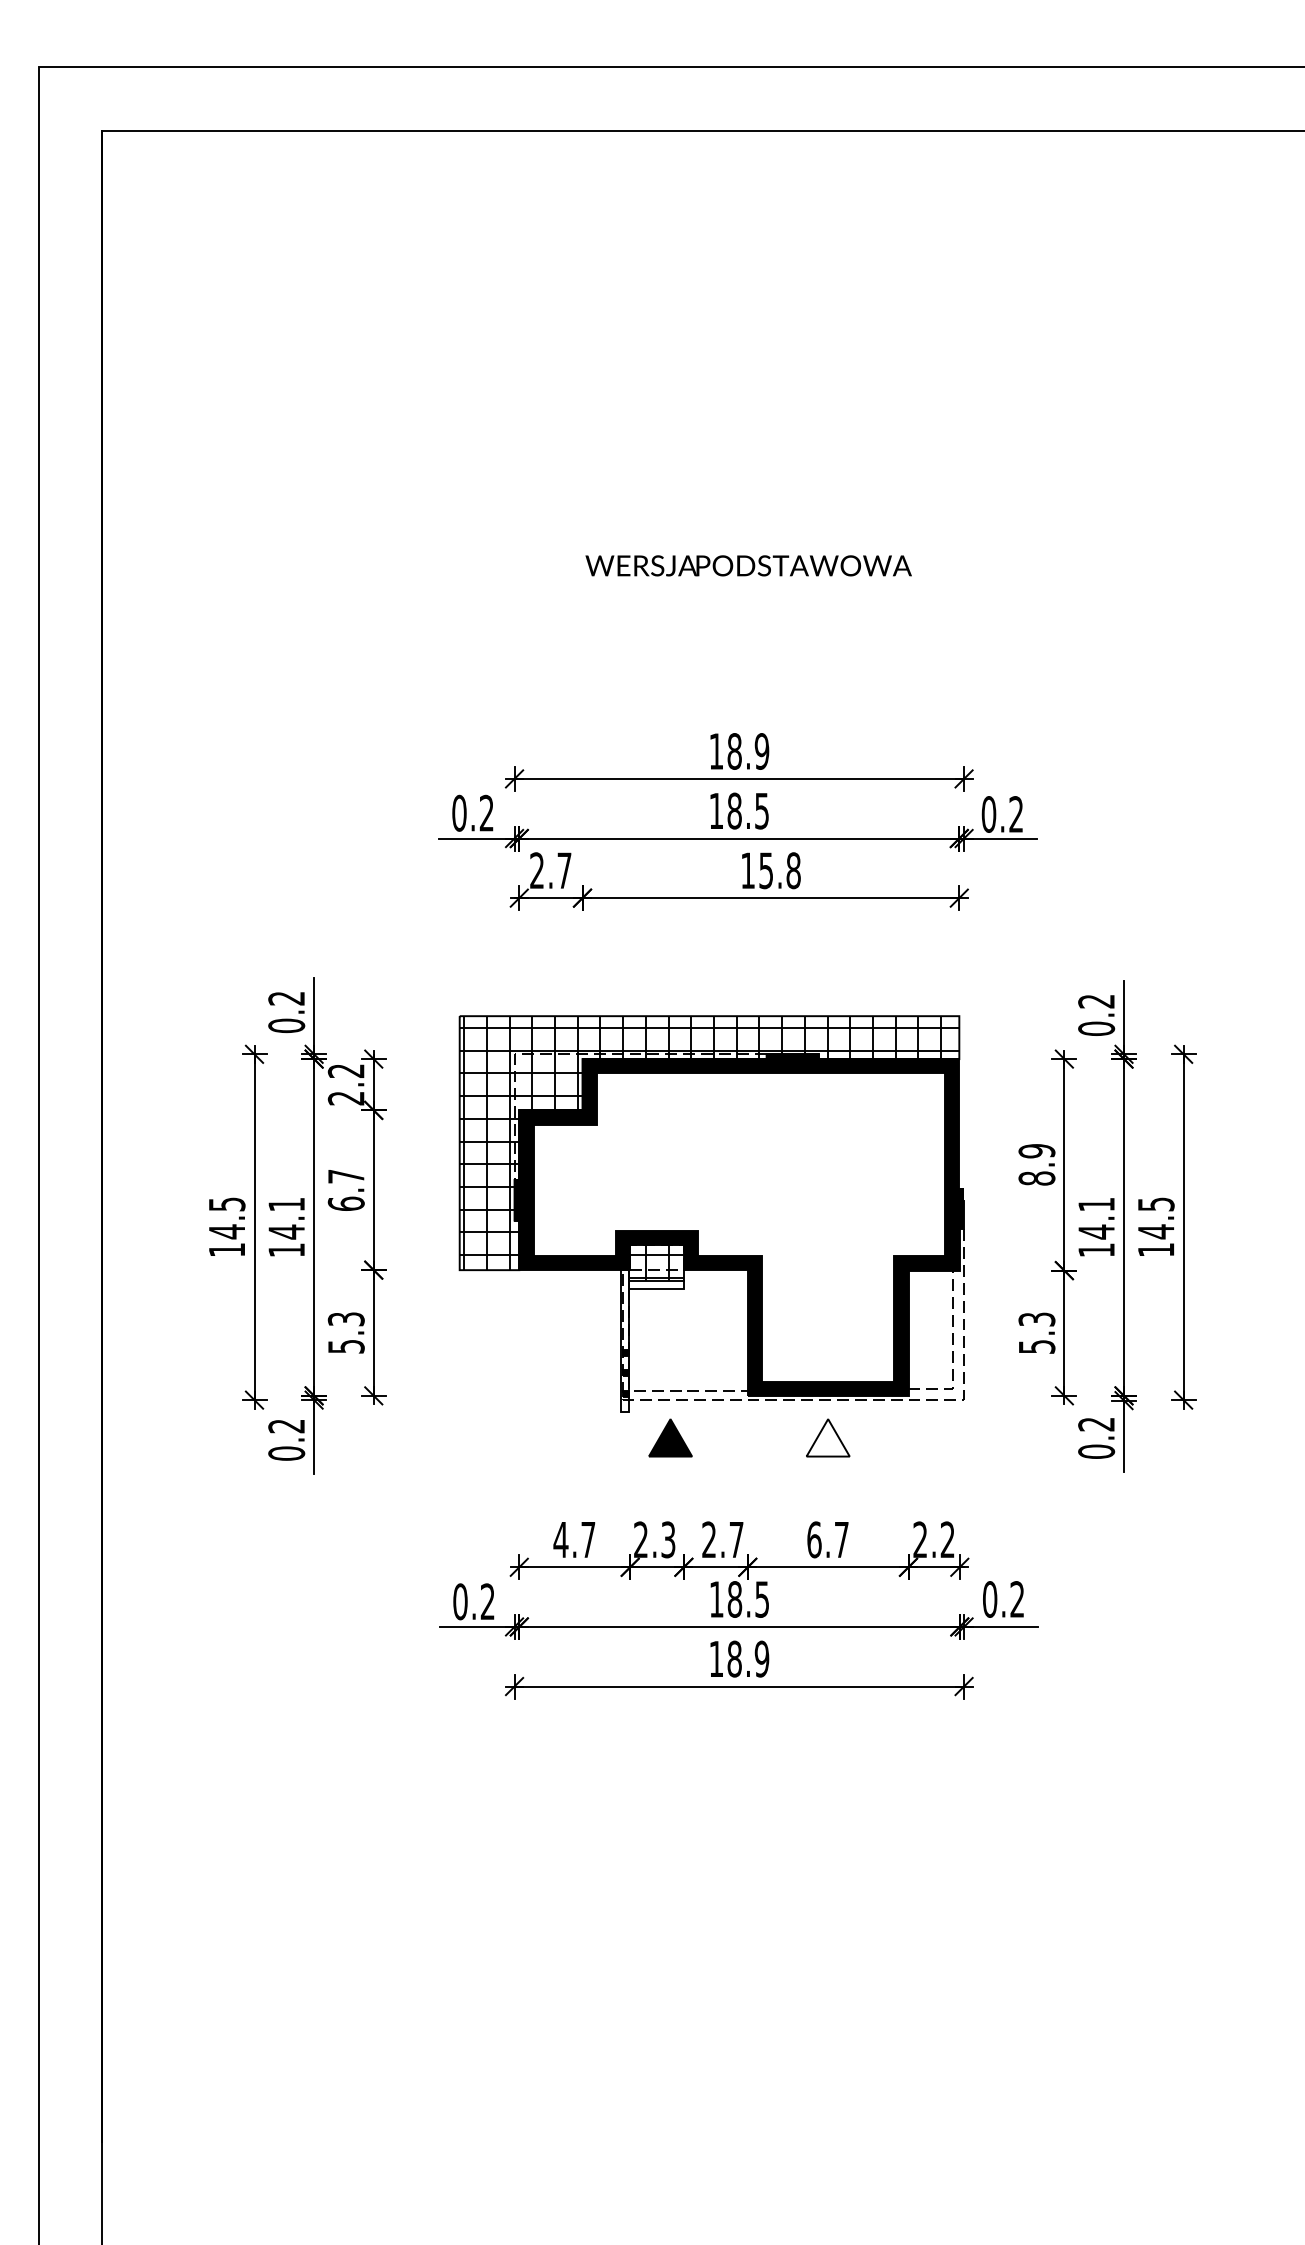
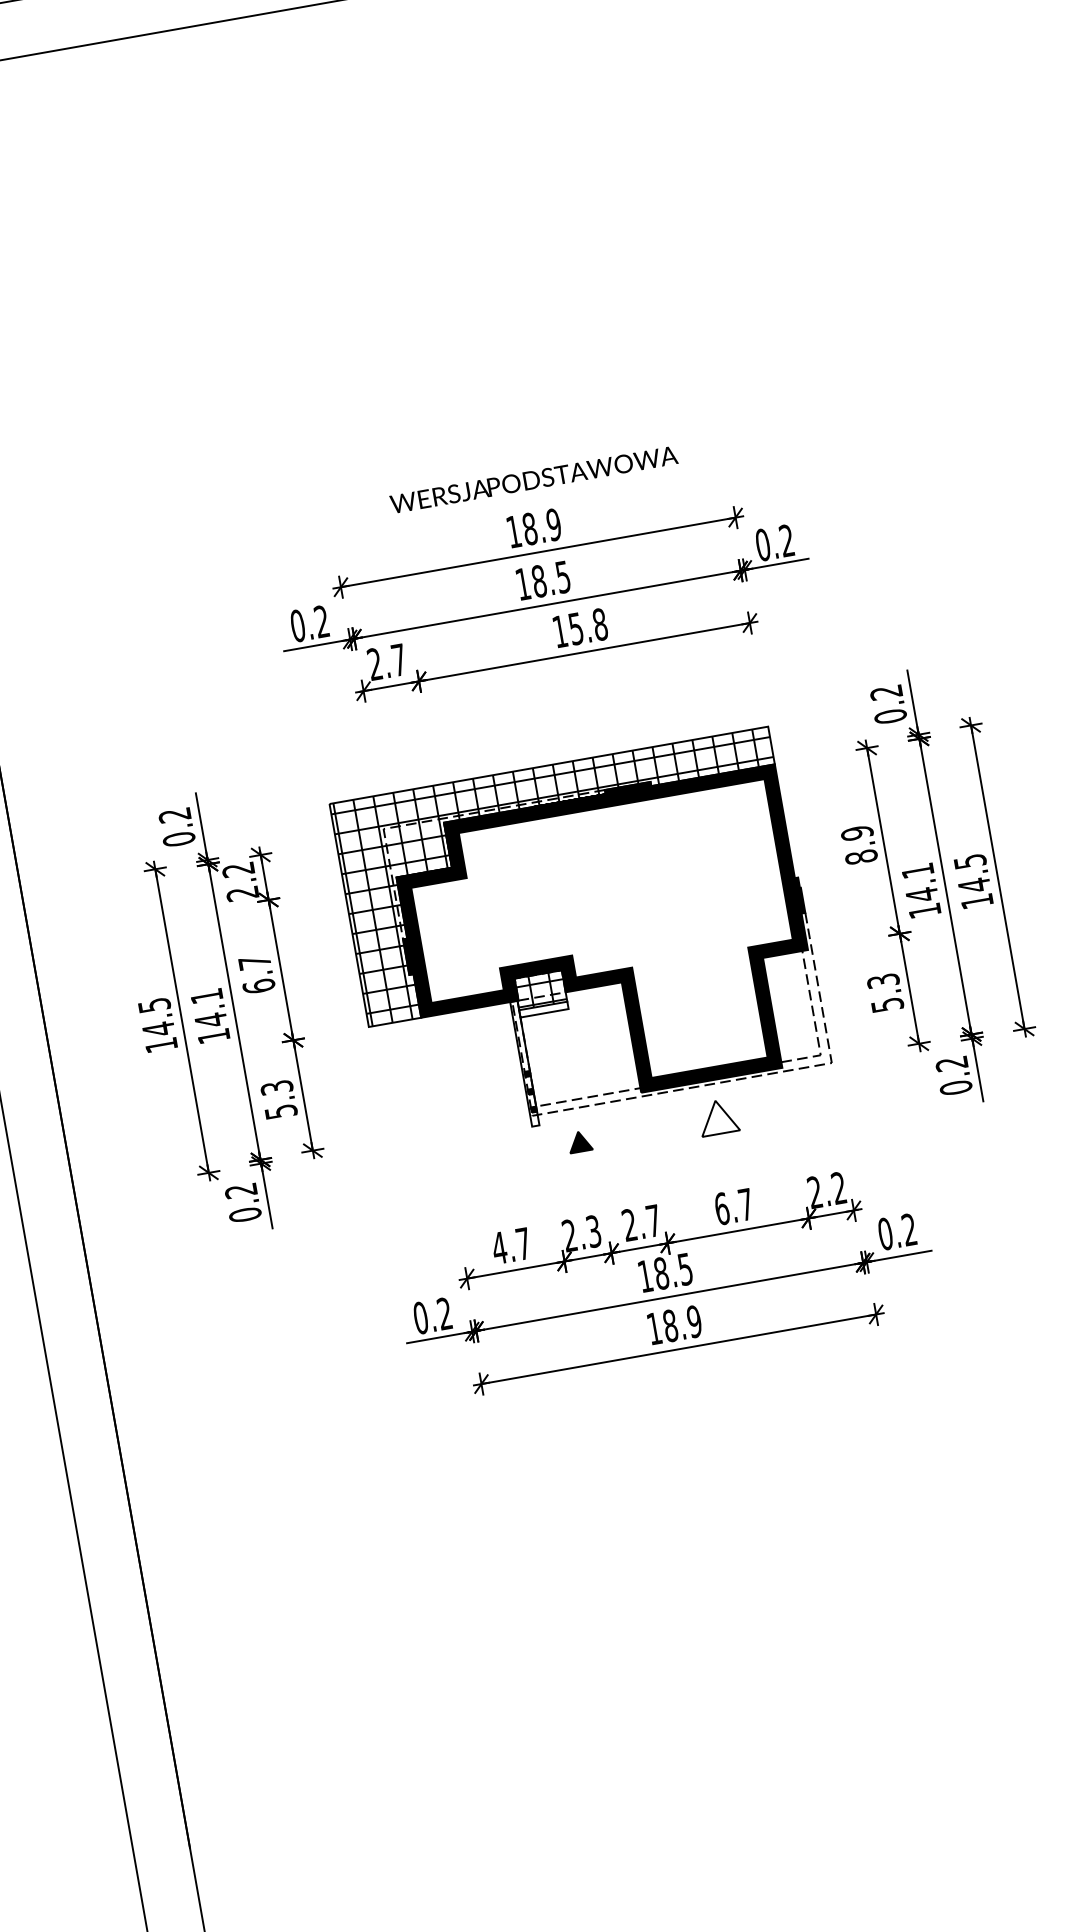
text: (748, 565) -> (533, 479), moved
part: (670, 1437) -> (579, 1141), size x0.6

